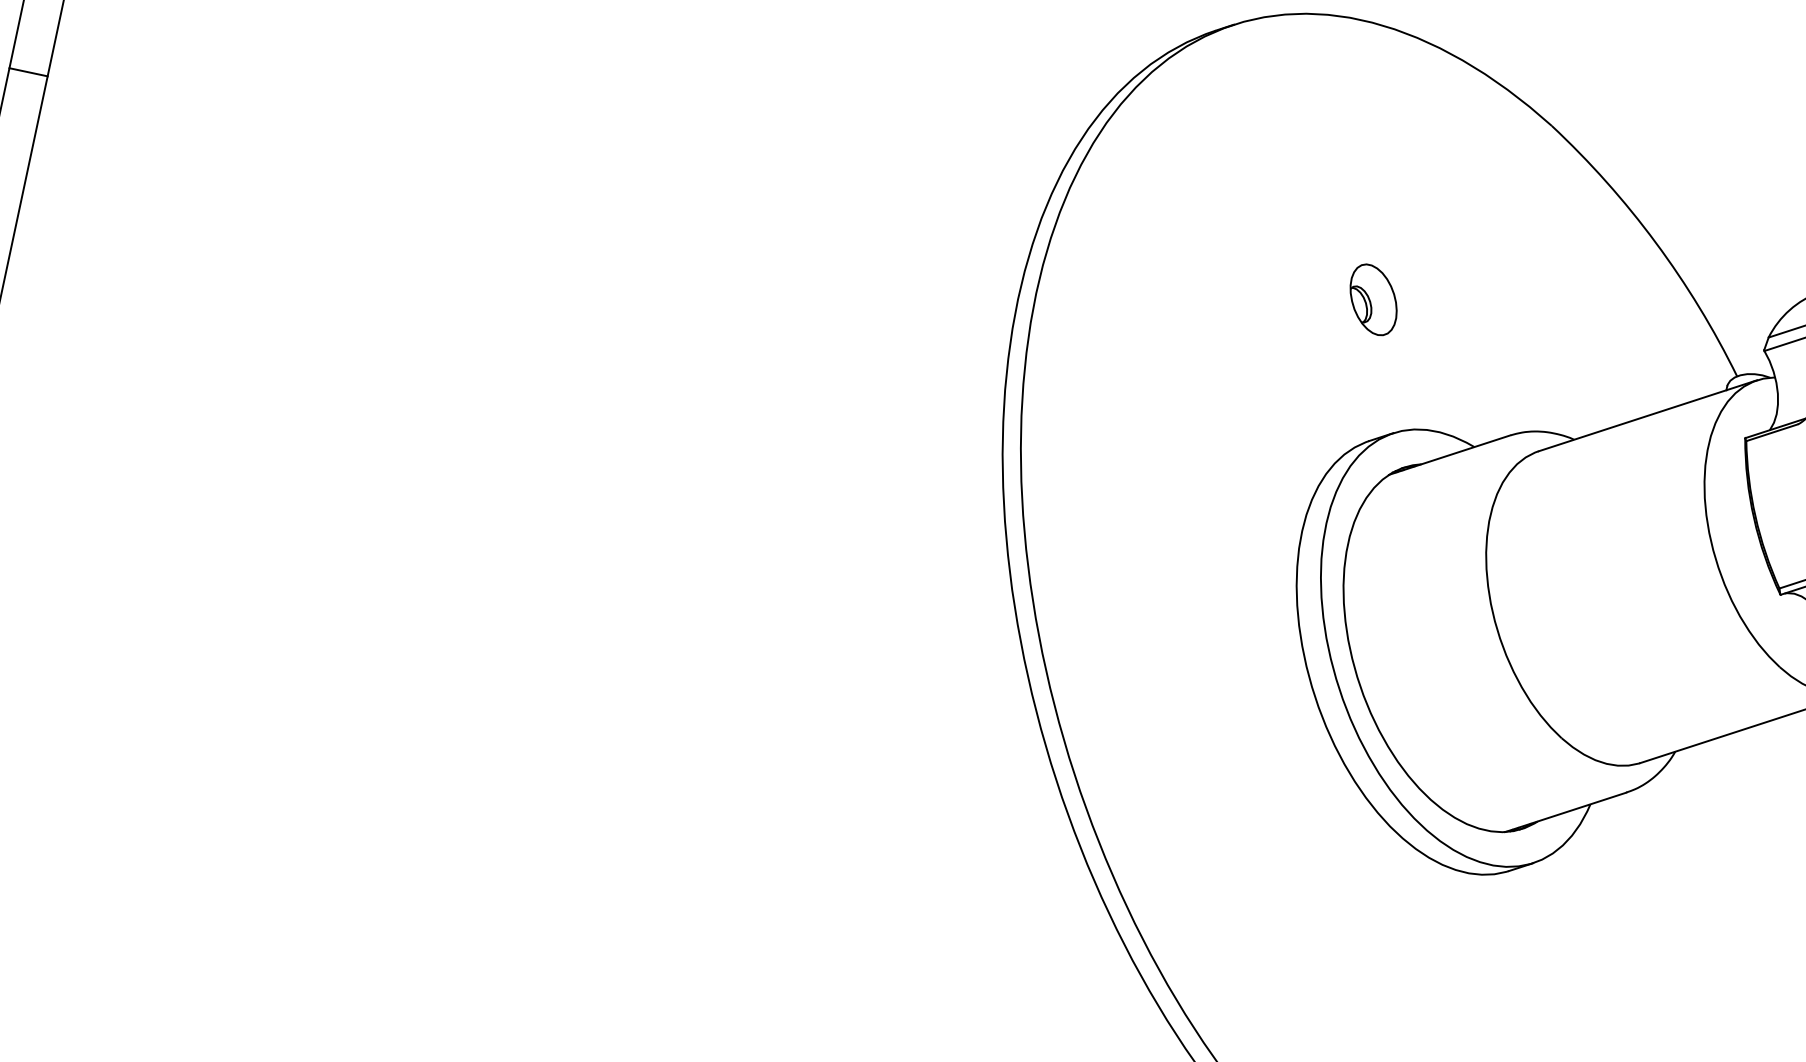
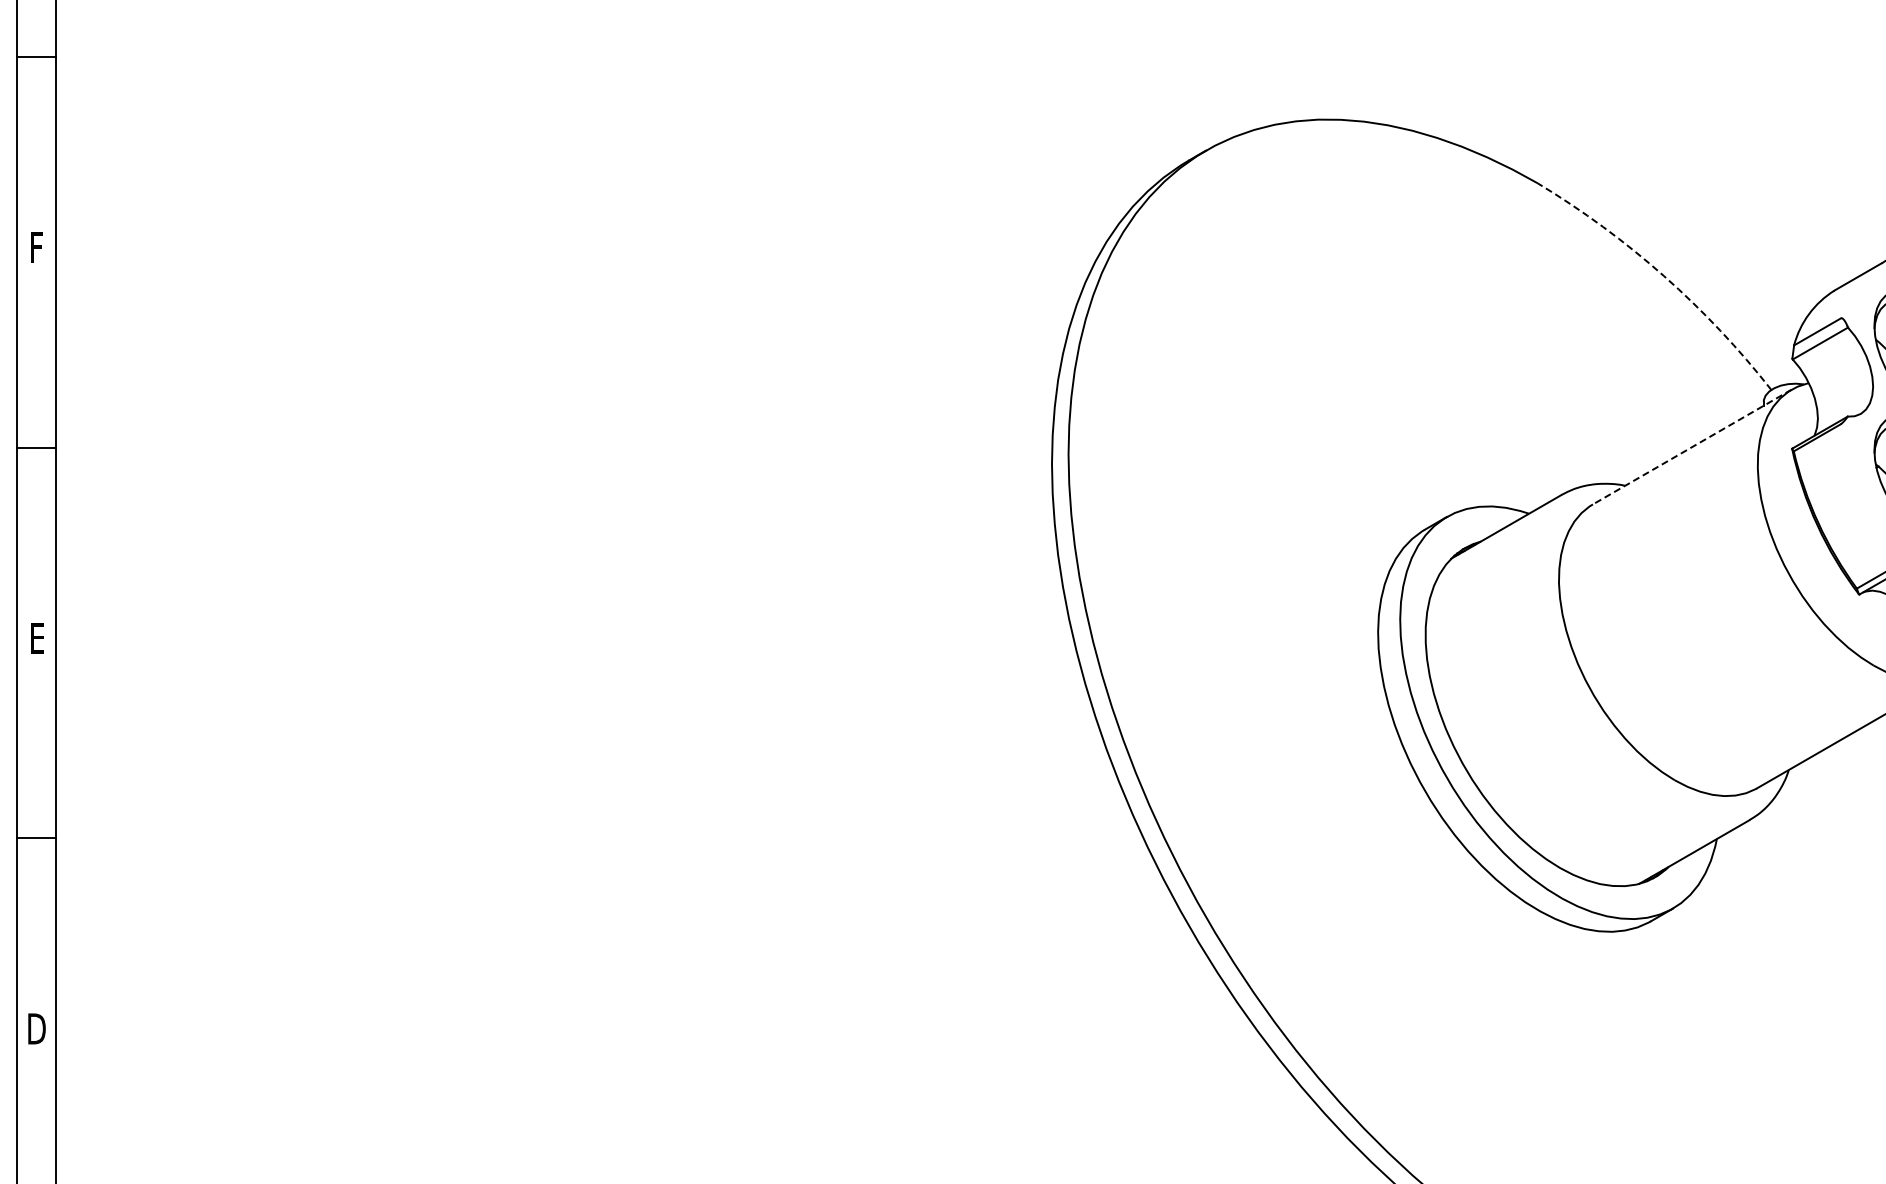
arc: (1656, 243) -> (1664, 276), solid -> dashed
part: (1373, 299) -> (1399, 390), removed
line: (1648, 416) -> (1692, 447), solid -> dashed

